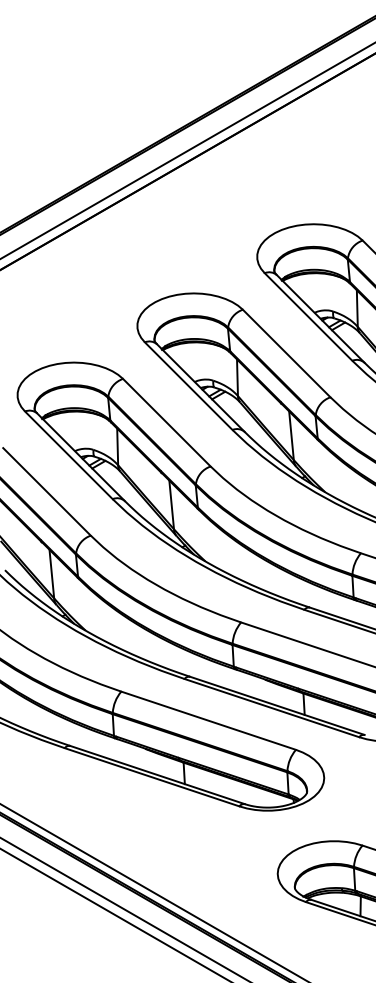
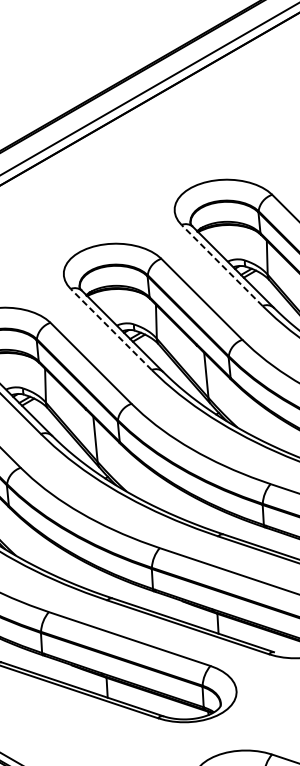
line: (308, 317) -> (222, 265), solid -> dashed
line: (188, 386) -> (111, 329), solid -> dashed

